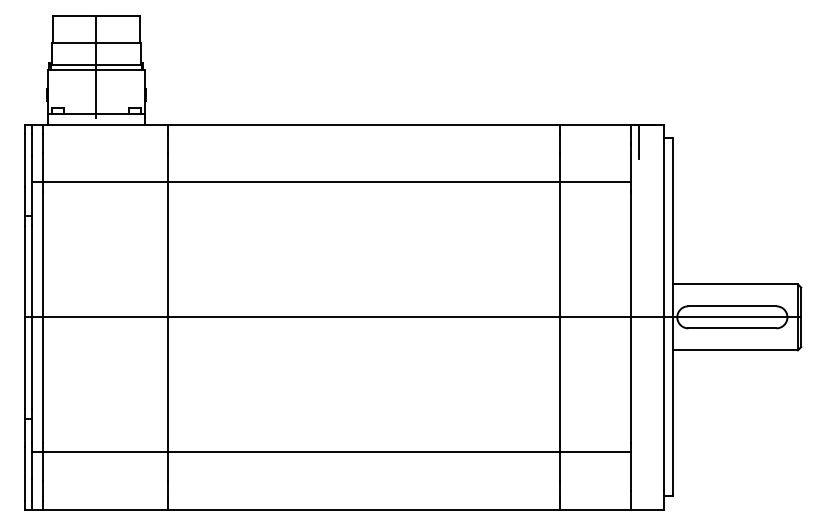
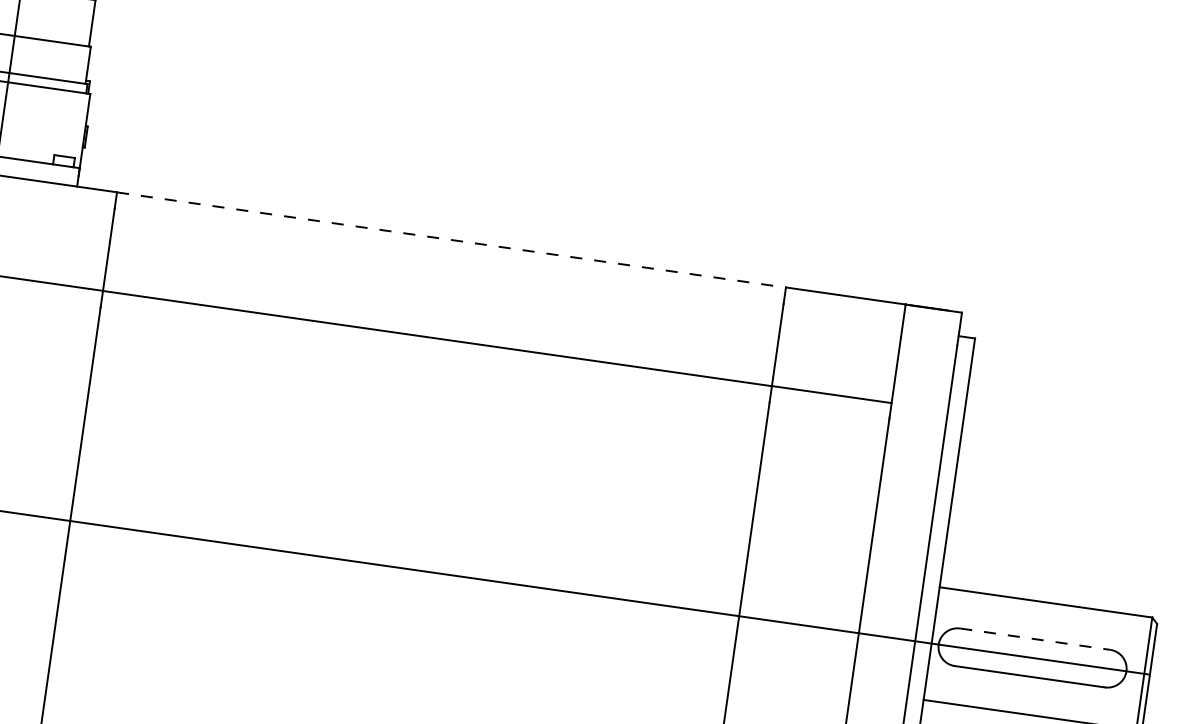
line: (364, 124) -> (452, 239), solid -> dashed
line: (638, 141) -> (915, 335), removed
line: (732, 306) -> (1035, 639), solid -> dashed

